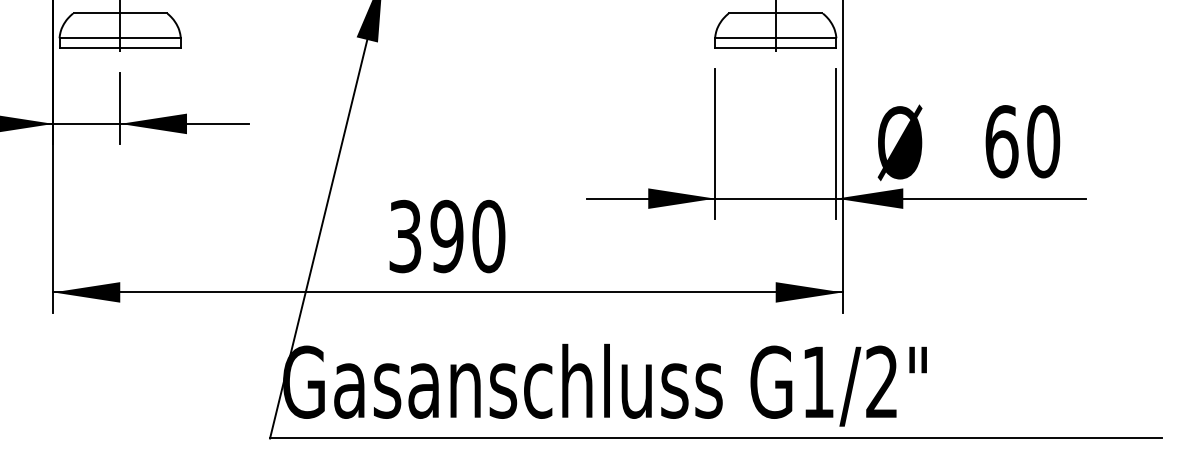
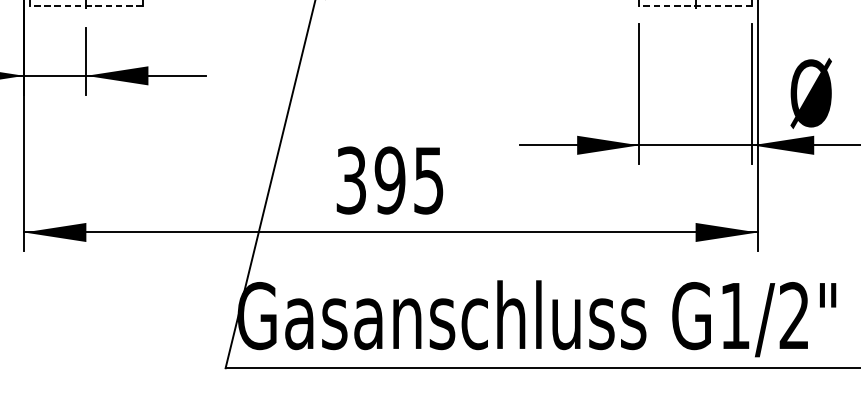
line: (120, 48) -> (86, 5), solid -> dashed
line: (775, 48) -> (695, 5), solid -> dashed
text: (488, 236) -> (428, 180), 390 -> 395

